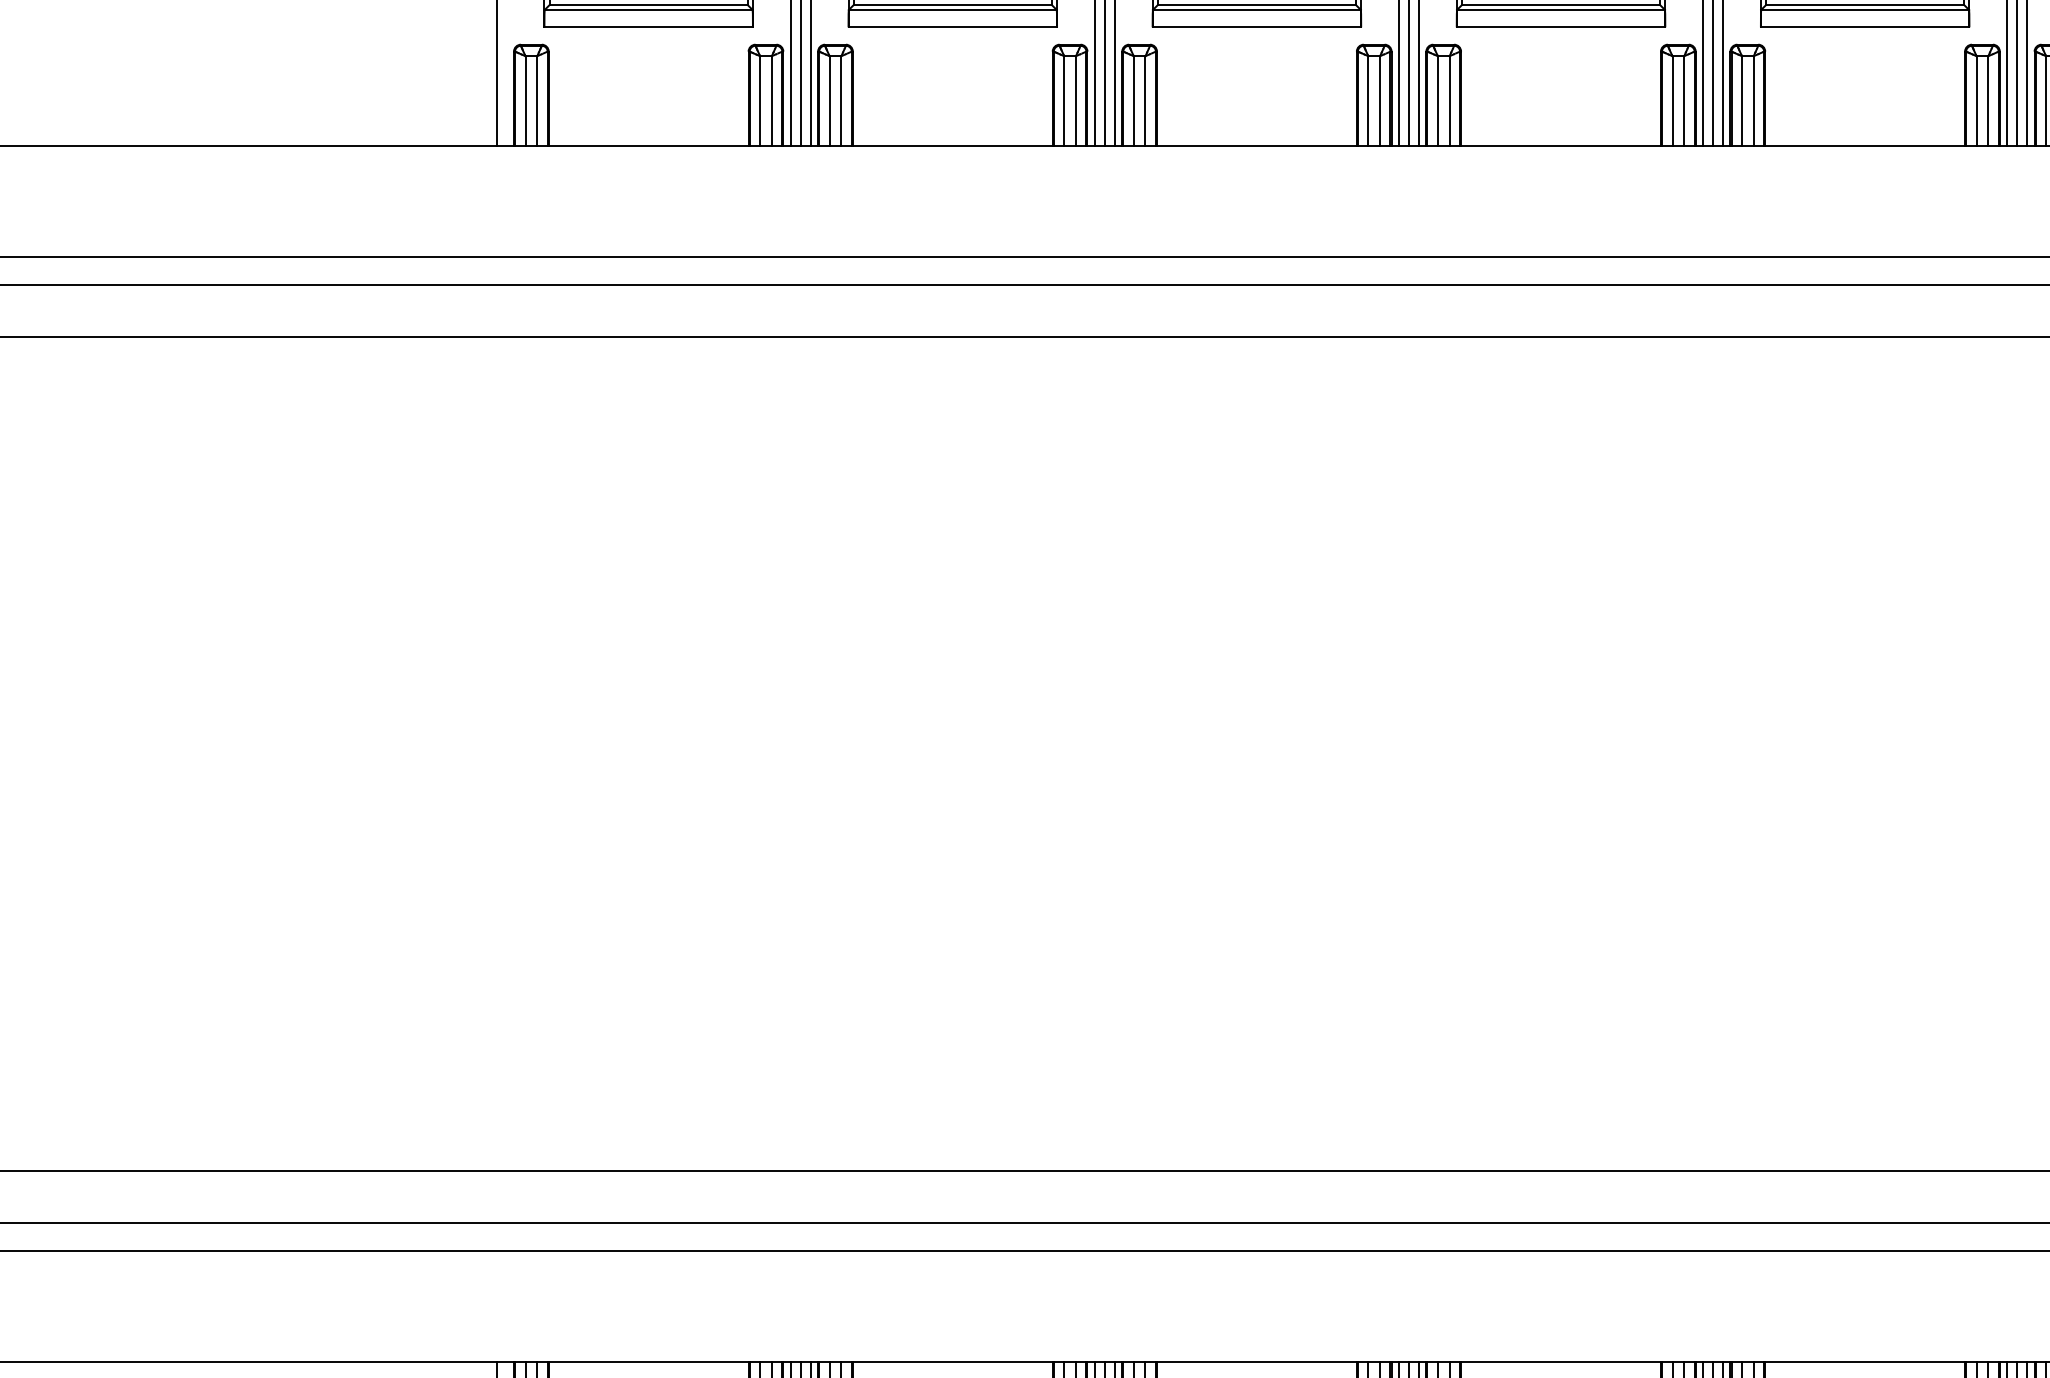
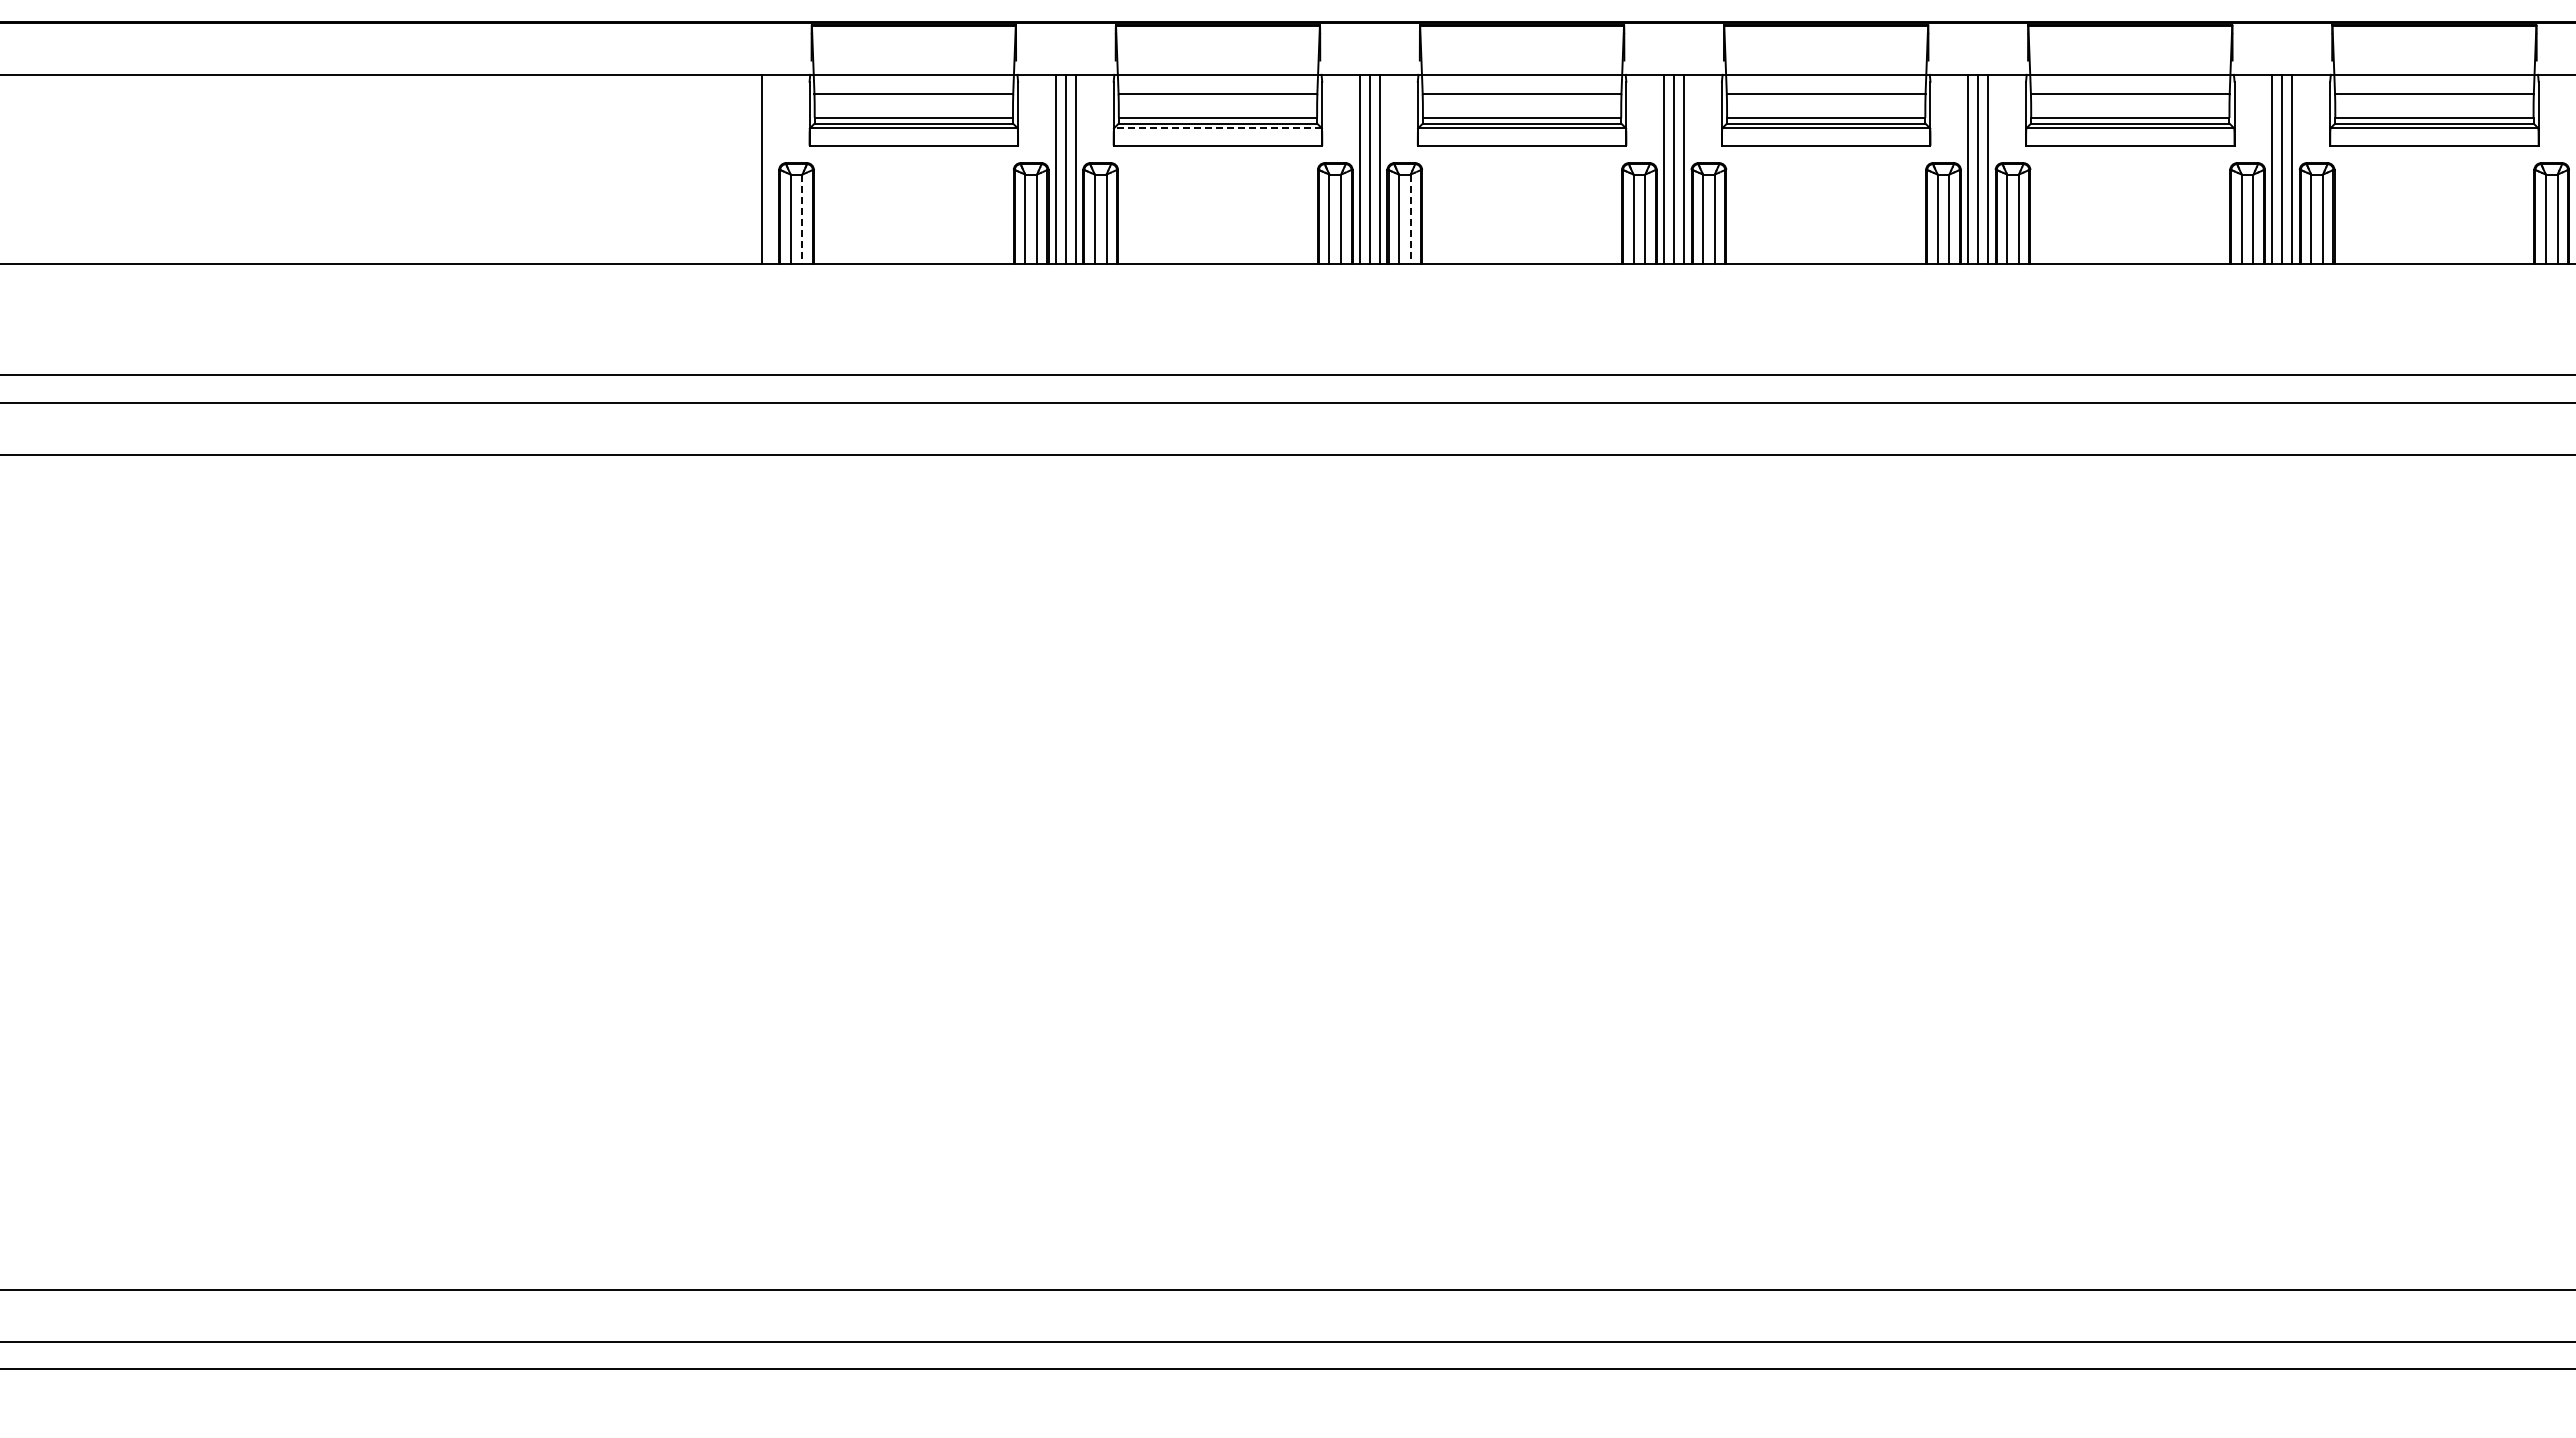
line: (952, 10) -> (1217, 128), solid -> dashed
line: (537, 101) -> (802, 219), solid -> dashed
line: (1145, 101) -> (1410, 219), solid -> dashed

